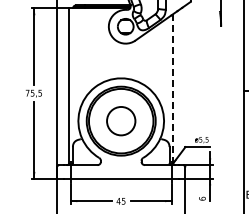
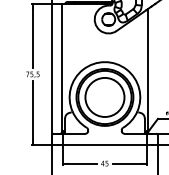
line: (173, 89) -> (148, 71), dashed -> solid
circle: (120, 120) -> (104, 96), size x1.67

